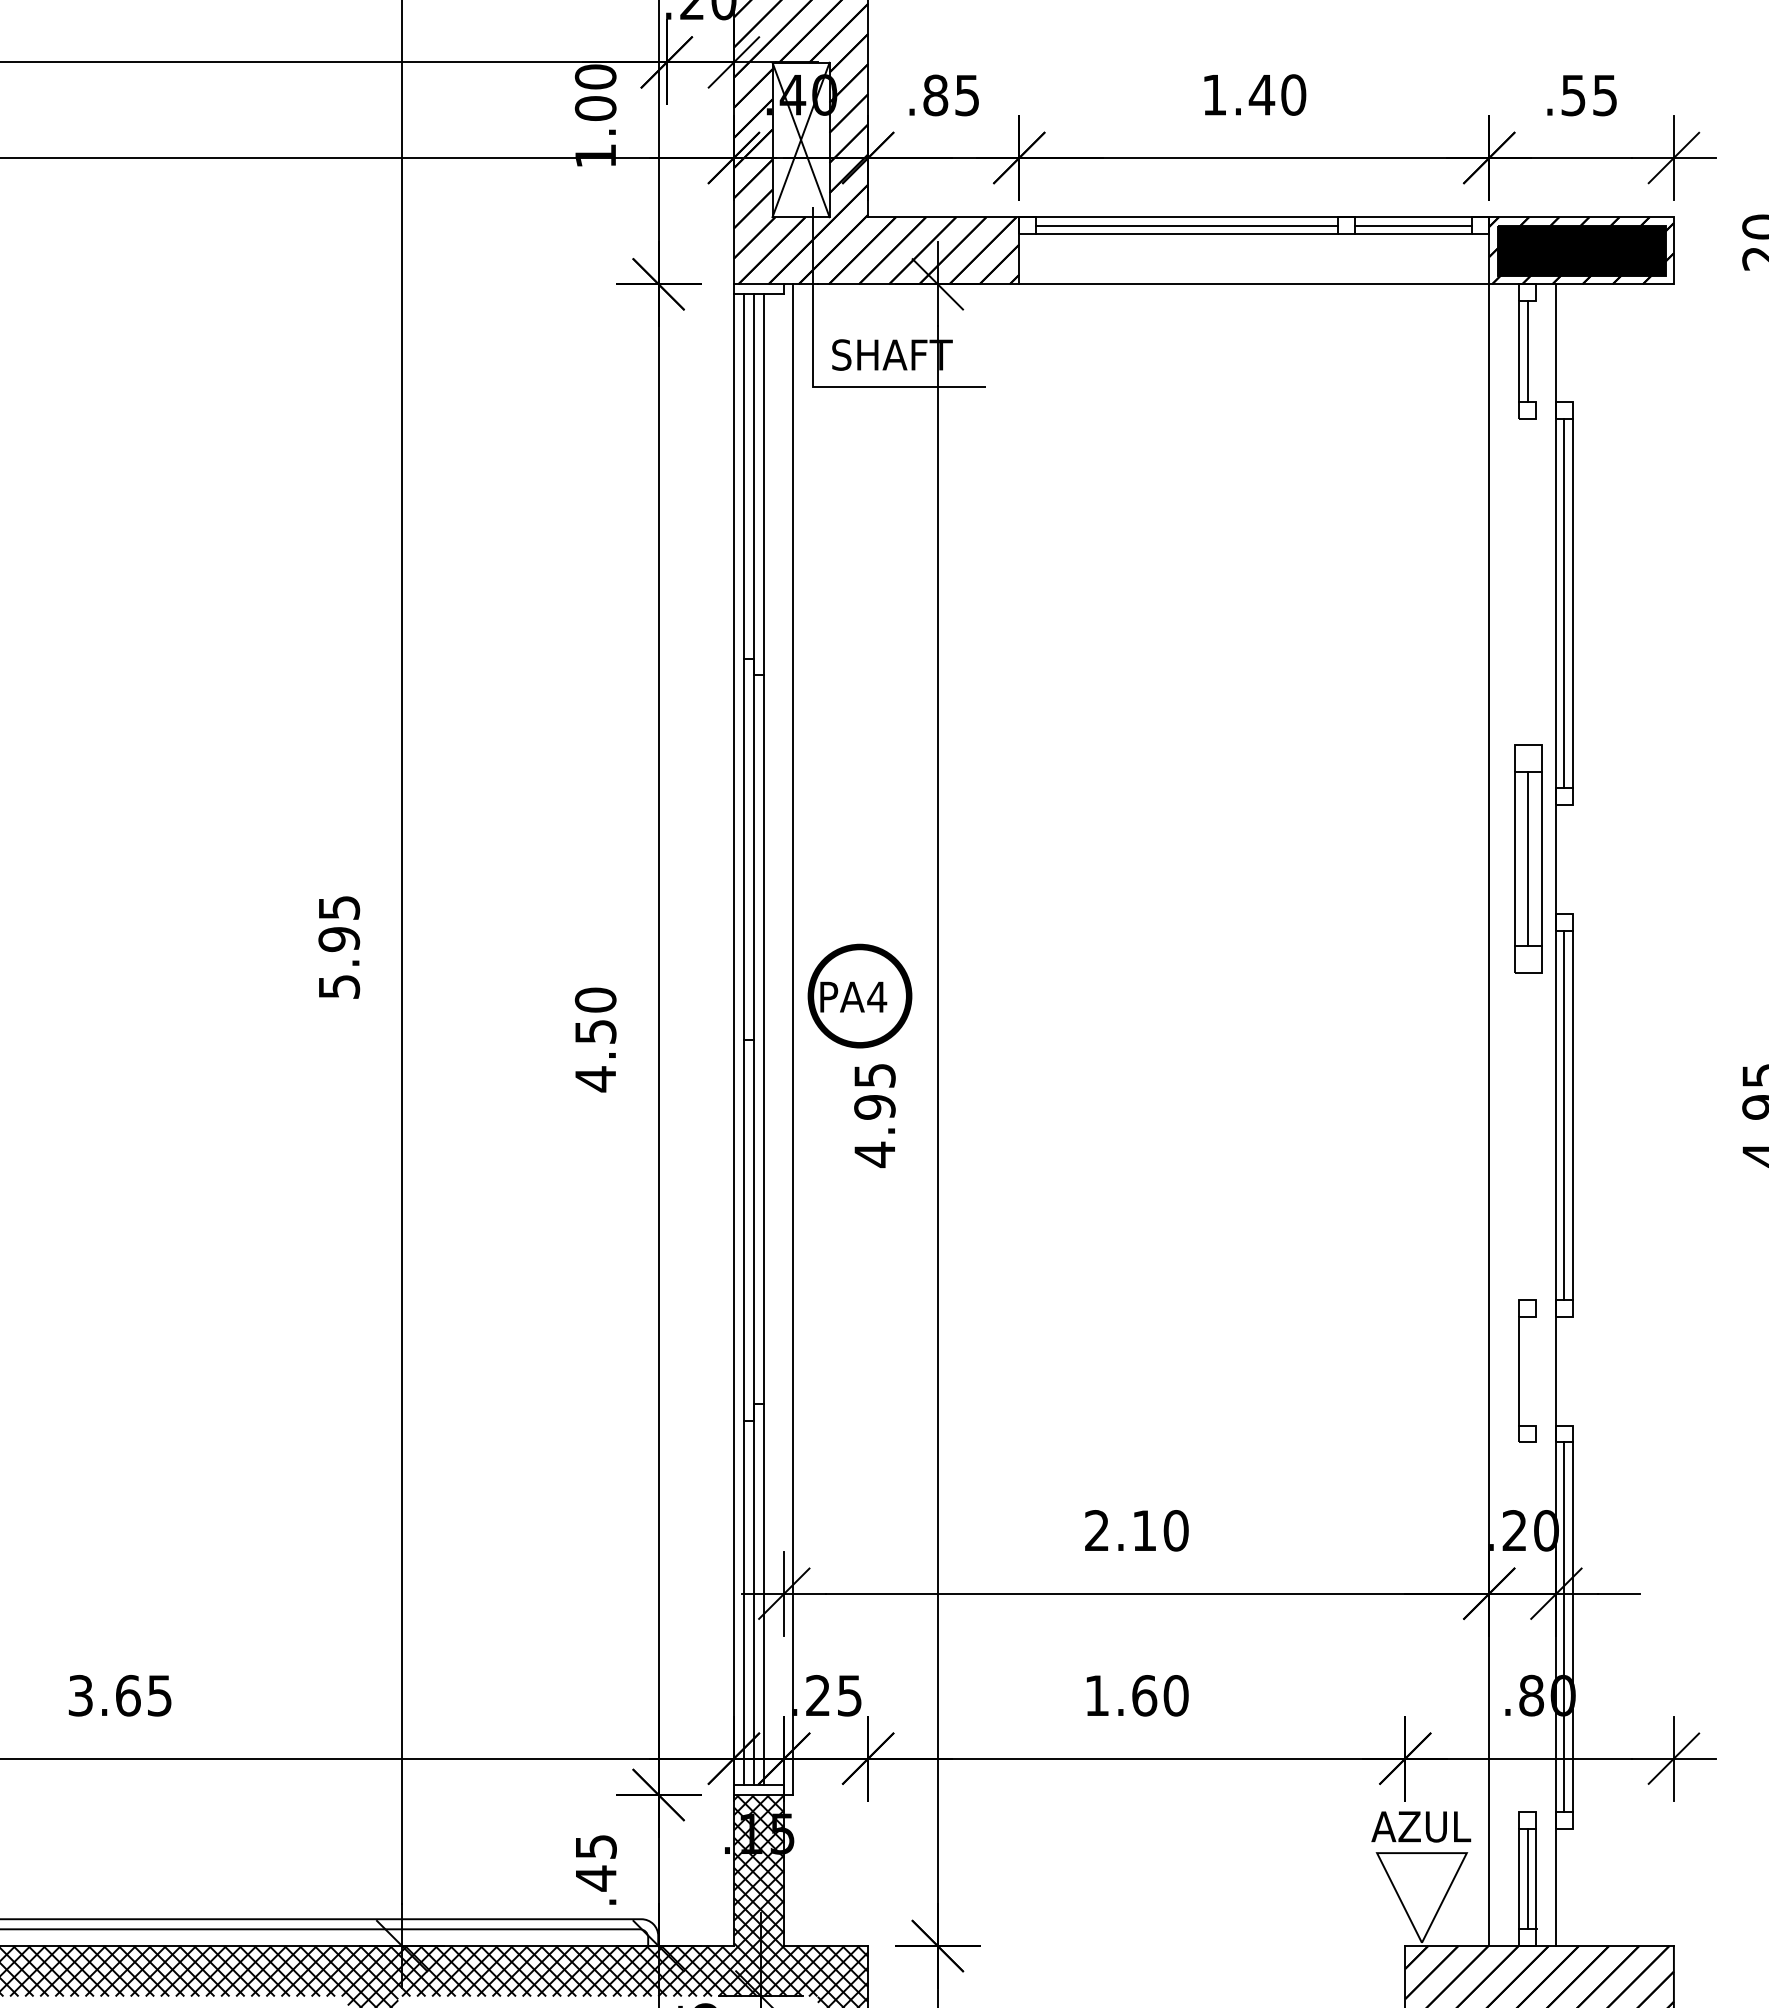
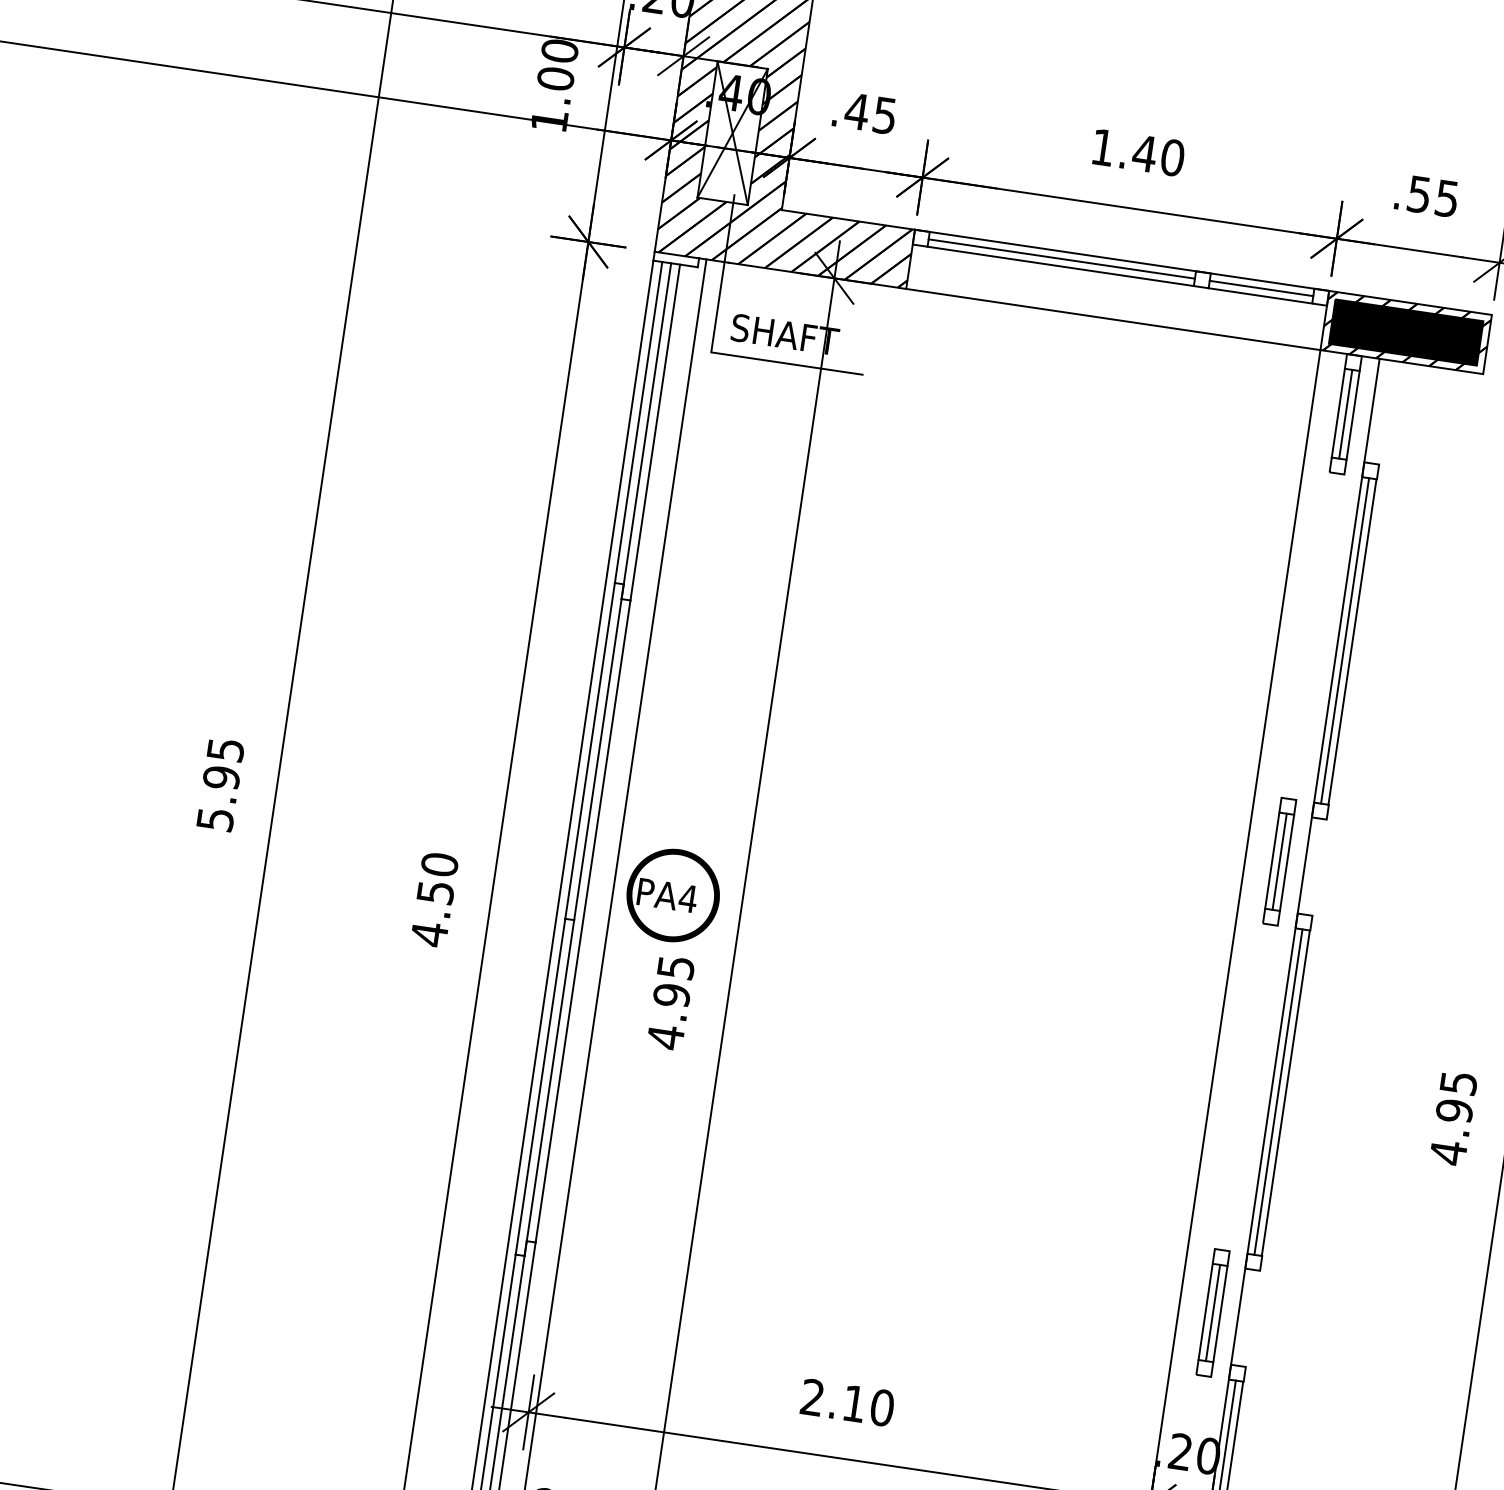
text: (935, 95) -> (856, 111), .85 -> .45
line: (1536, 351) -> (1353, 415), added
part: (1527, 859) -> (1279, 862), size x0.62
line: (1527, 1370) -> (1212, 1312), added
line: (1536, 1370) -> (1220, 1313), added

